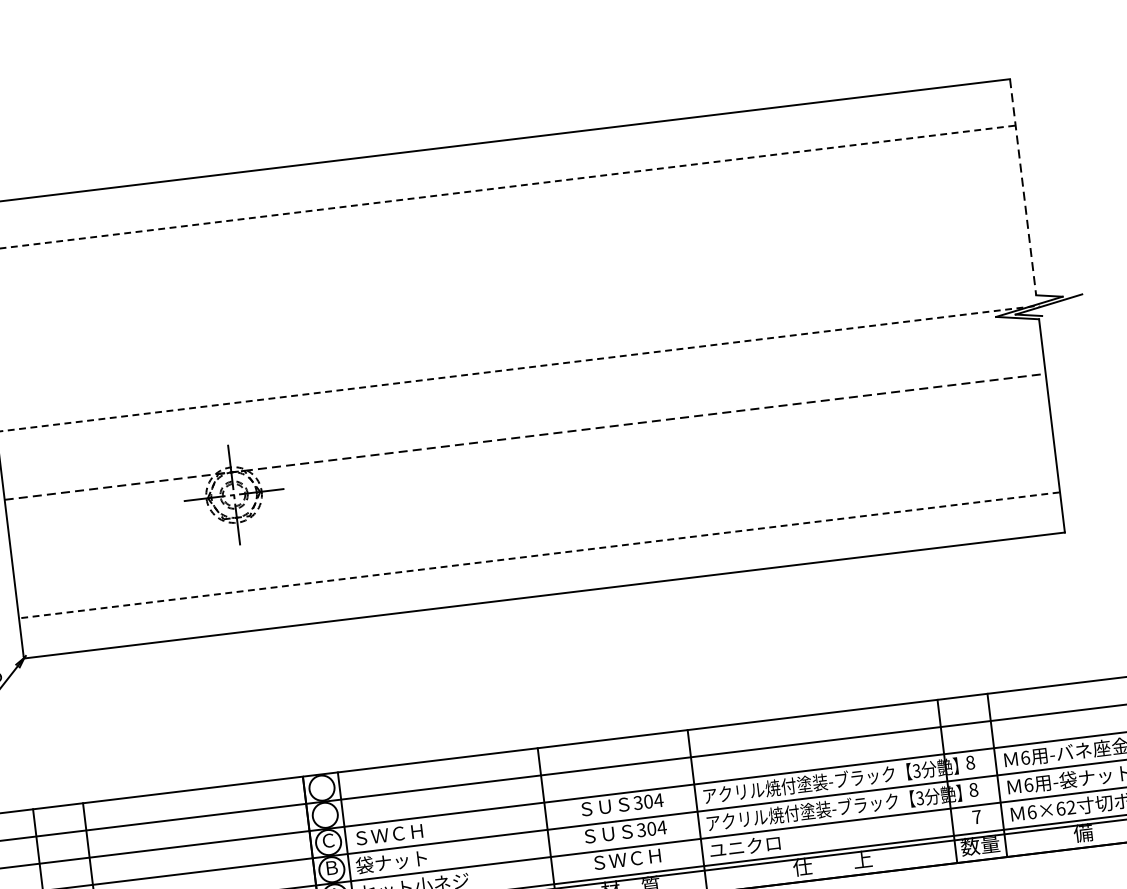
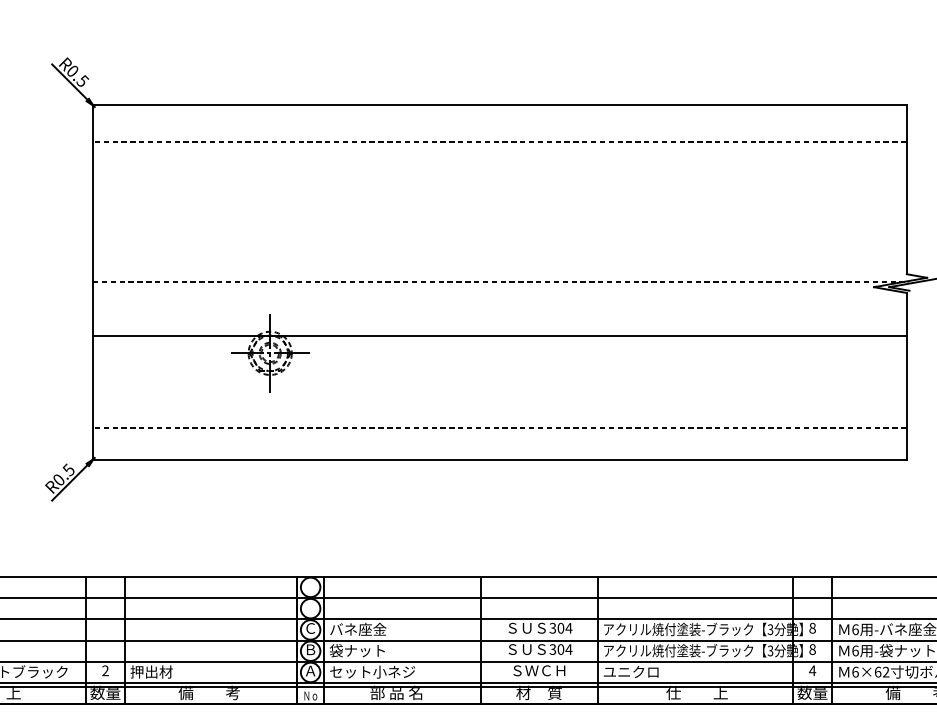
line: (1022, 188) -> (906, 190), dashed -> solid
line: (524, 436) -> (499, 335), dashed -> solid
text: (976, 816) -> (812, 670), 7 -> 4
text: (389, 833) -> (358, 628), ＳＷＣＨ -> バネ座金

